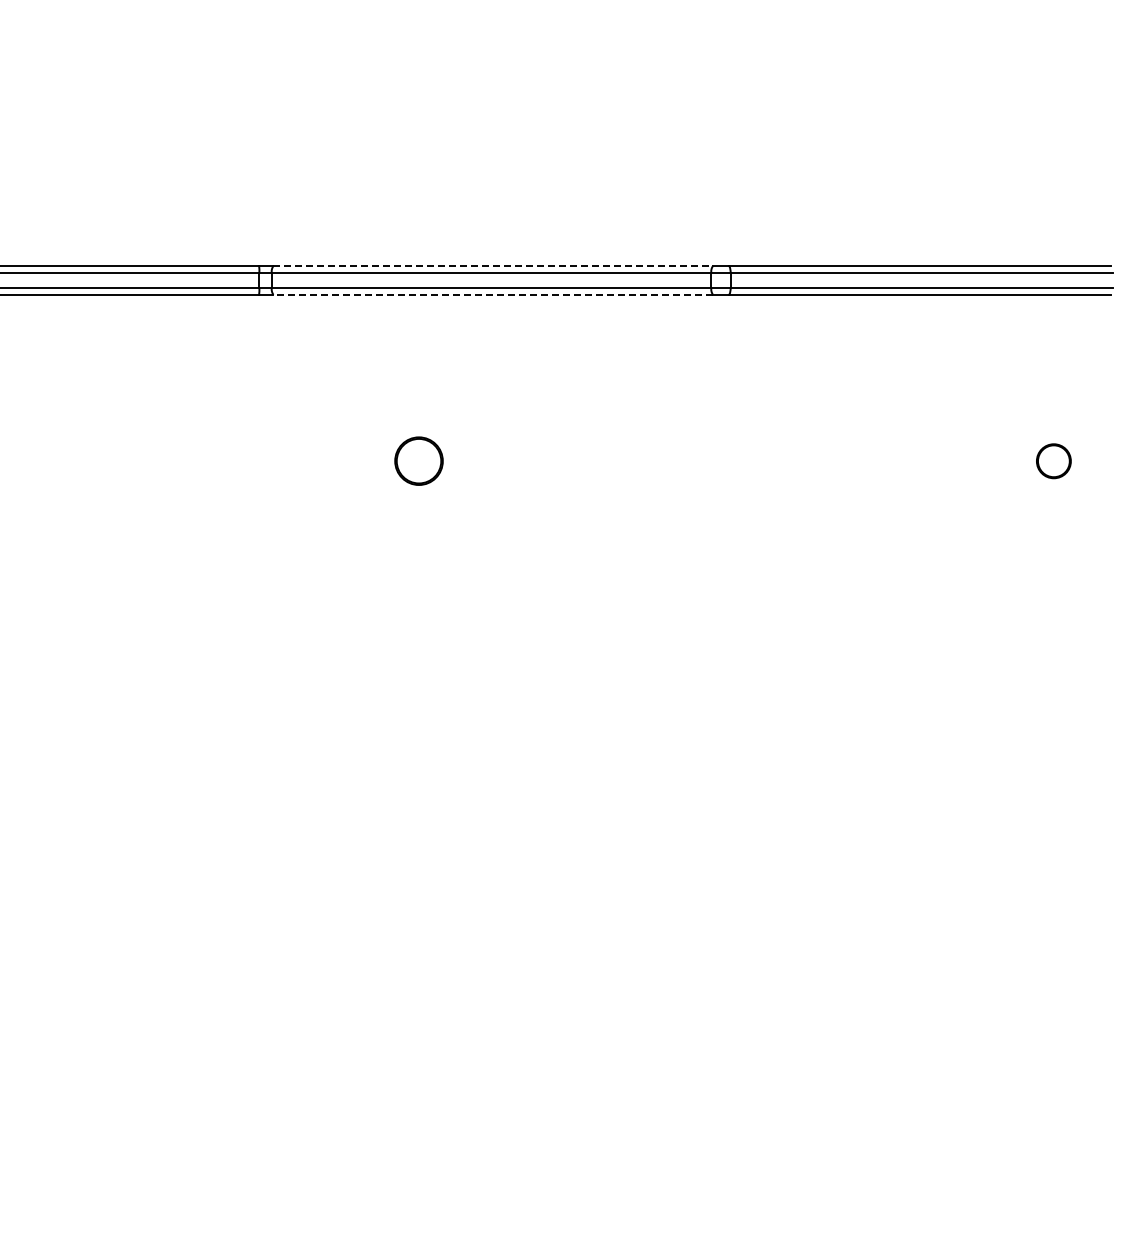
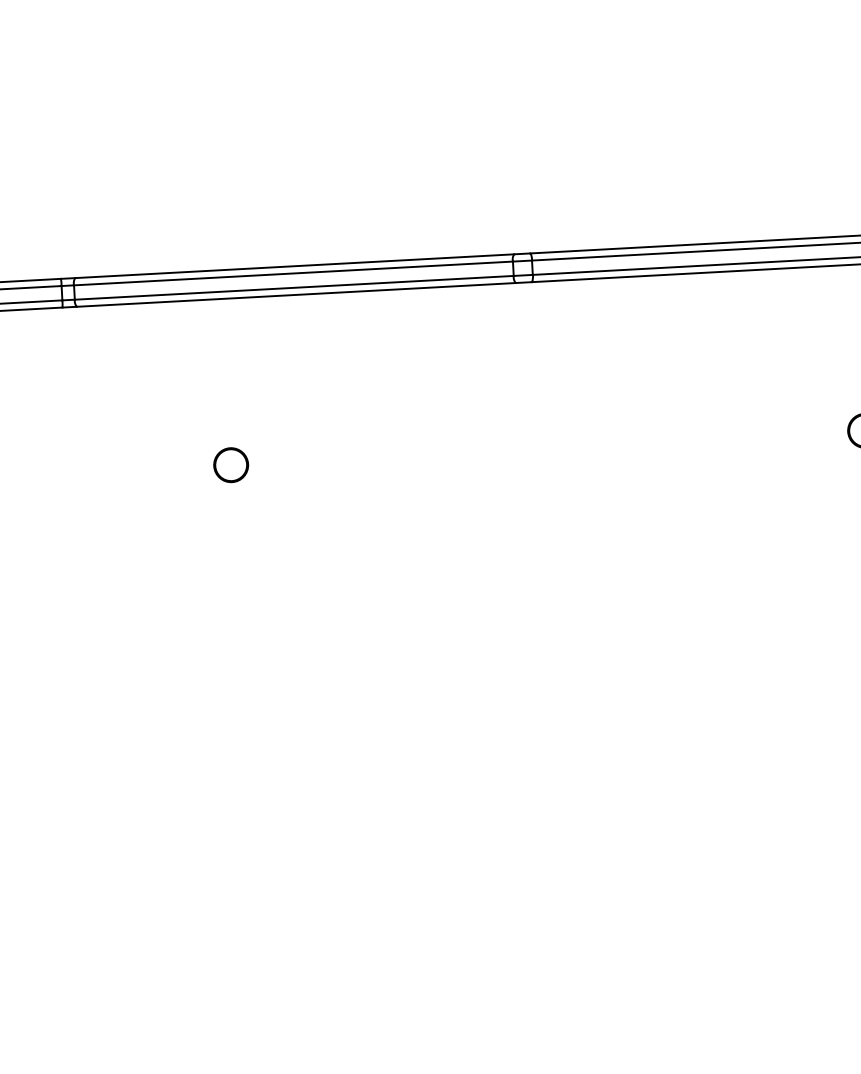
line: (493, 266) -> (295, 266), dashed -> solid
line: (493, 294) -> (296, 294), dashed -> solid
circle: (418, 461) -> (230, 465), size x0.71

